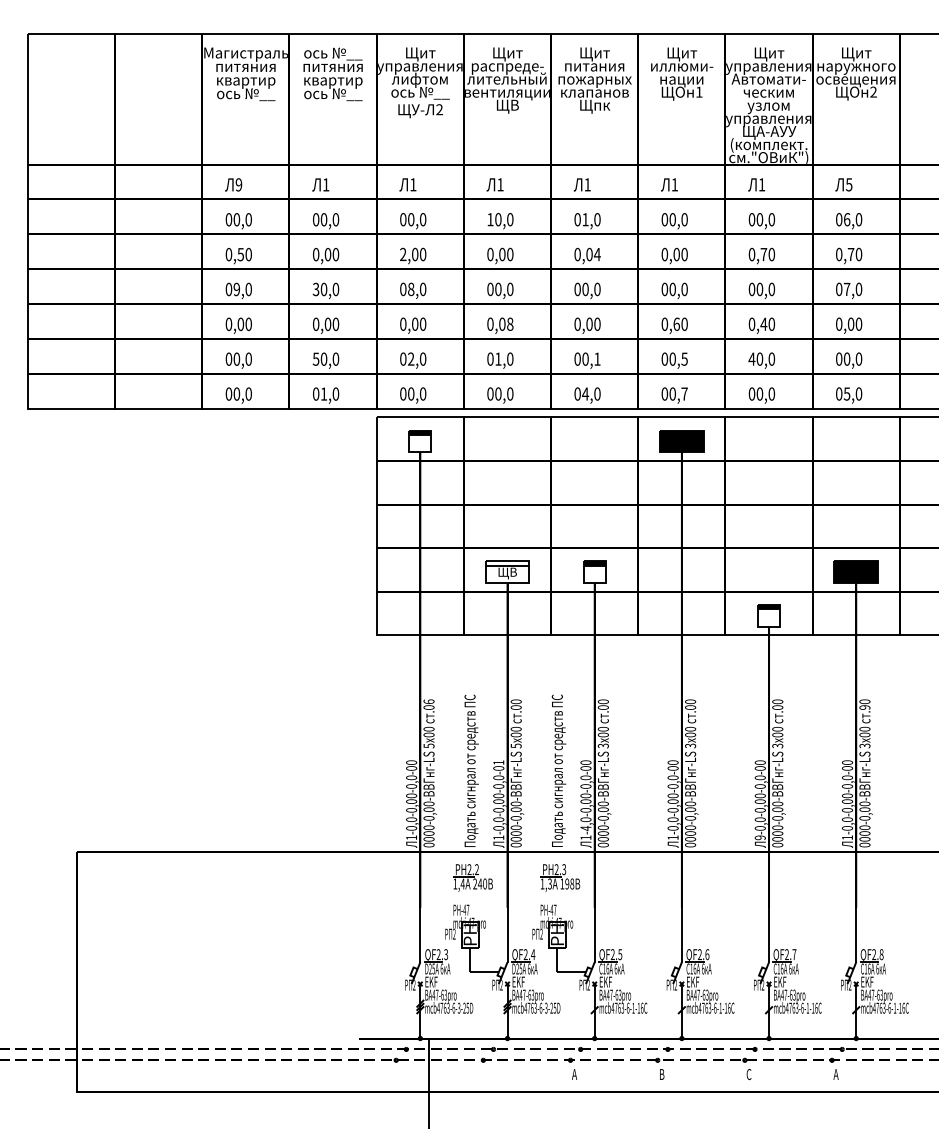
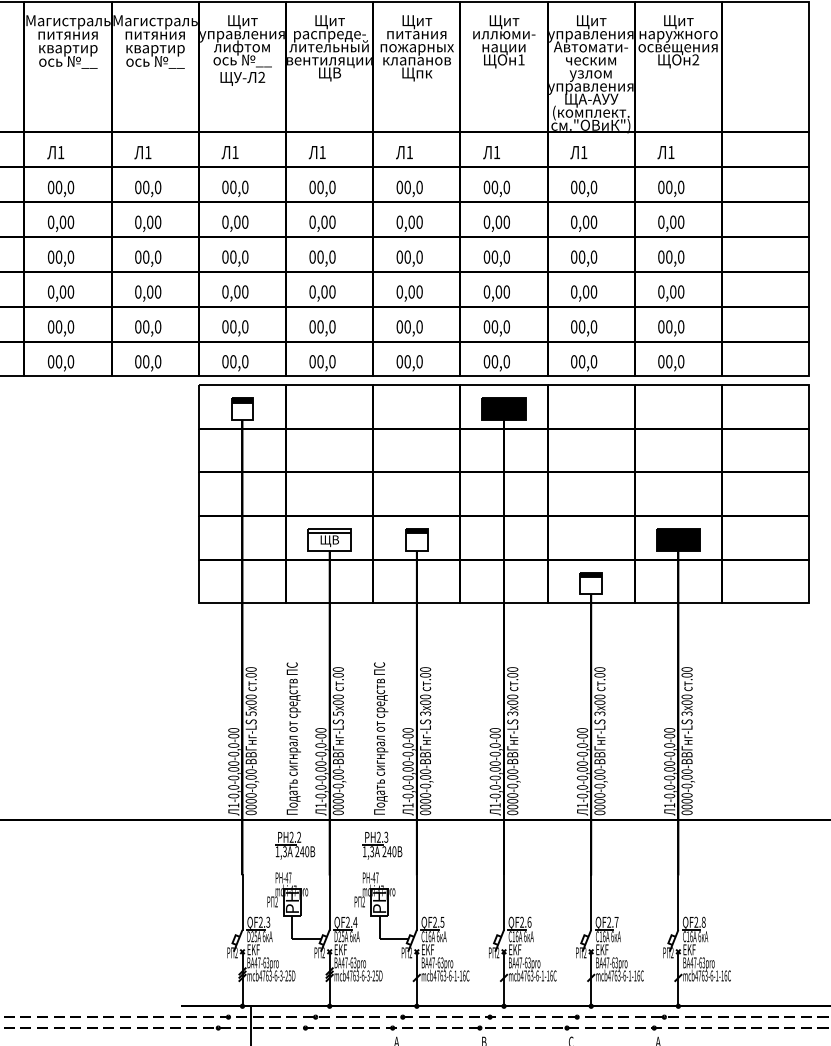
text: (333, 54) -> (155, 22), ось №__ -> Магистраль
text: (238, 184) -> (60, 152), 9 -> 1
text: (848, 184) -> (670, 152), 5 -> 1
text: (490, 219) -> (312, 187), 10,0 -> 00,0
text: (585, 219) -> (407, 187), 01,0 -> 00,0
text: (847, 219) -> (669, 187), 06,0 -> 00,0
text: (240, 254) -> (62, 222), 0,50 -> 0,00
text: (403, 254) -> (225, 222), 2,00 -> 0,00
text: (596, 254) -> (418, 222), 0,04 -> 0,00
text: (763, 254) -> (585, 222), 0,70 -> 0,00
text: (850, 254) -> (672, 222), 0,70 -> 0,00
text: (236, 289) -> (58, 257), 09,0 -> 00,0
text: (315, 289) -> (137, 257), 30,0 -> 00,0
text: (411, 289) -> (233, 257), 08,0 -> 00,0
text: (846, 289) -> (668, 257), 07,0 -> 00,0
text: (676, 323) -> (498, 291), 0,60 -> 0,00
text: (763, 323) -> (585, 291), 0,40 -> 0,00
text: (510, 324) -> (332, 292), 0,08 -> 0,00
text: (315, 358) -> (137, 326), 50,0 -> 00,0
text: (411, 358) -> (233, 326), 02,0 -> 00,0
text: (498, 358) -> (320, 326), 01,0 -> 00,0
text: (597, 358) -> (419, 326), 00,1 -> 00,0
text: (684, 358) -> (506, 326), 00,5 -> 00,0
text: (751, 358) -> (573, 326), 40,0 -> 00,0
text: (323, 393) -> (145, 361), 01,0 -> 00,0
text: (585, 393) -> (407, 361), 04,0 -> 00,0
text: (684, 393) -> (506, 361), 00,7 -> 00,0
text: (846, 393) -> (668, 361), 05,0 -> 00,0
text: (428, 701) -> (250, 669), .06 -> .00
text: (864, 707) -> (686, 675), .90 -> .00
text: (498, 762) -> (320, 730), 1-0,0-0,00-0,0-01 -> 1-0,0-0,00-0,0-00
text: (585, 827) -> (407, 795), 1-4,0-0,00-0,0-00 -> 1-0,0-0,00-0,0-00
text: (759, 837) -> (581, 805), 9-0,0-0,00-0,0-00 -> 1-0,0-0,00-0,0-00
text: (462, 883) -> (284, 851), 1,4 -> 1,3
text: (567, 883) -> (389, 851), 198 -> 240

